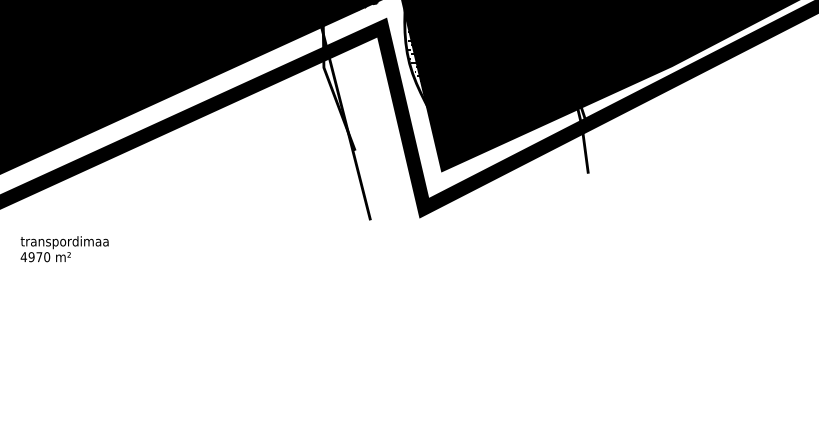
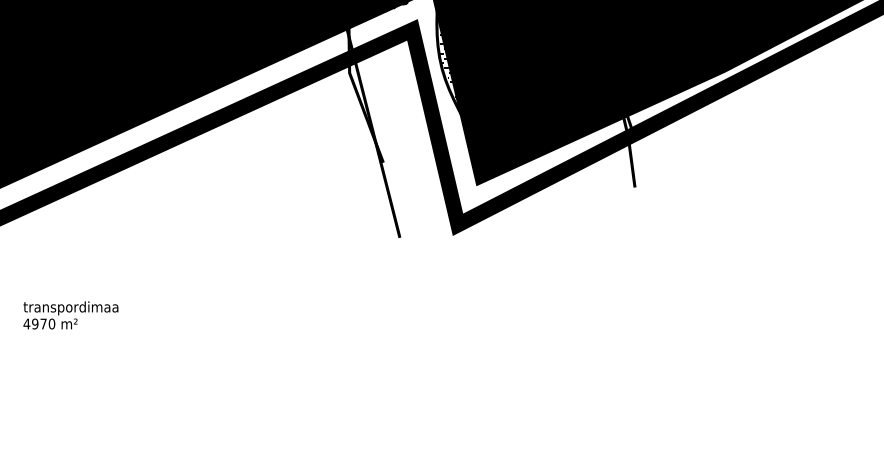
text: (64, 249) -> (70, 315), moved

